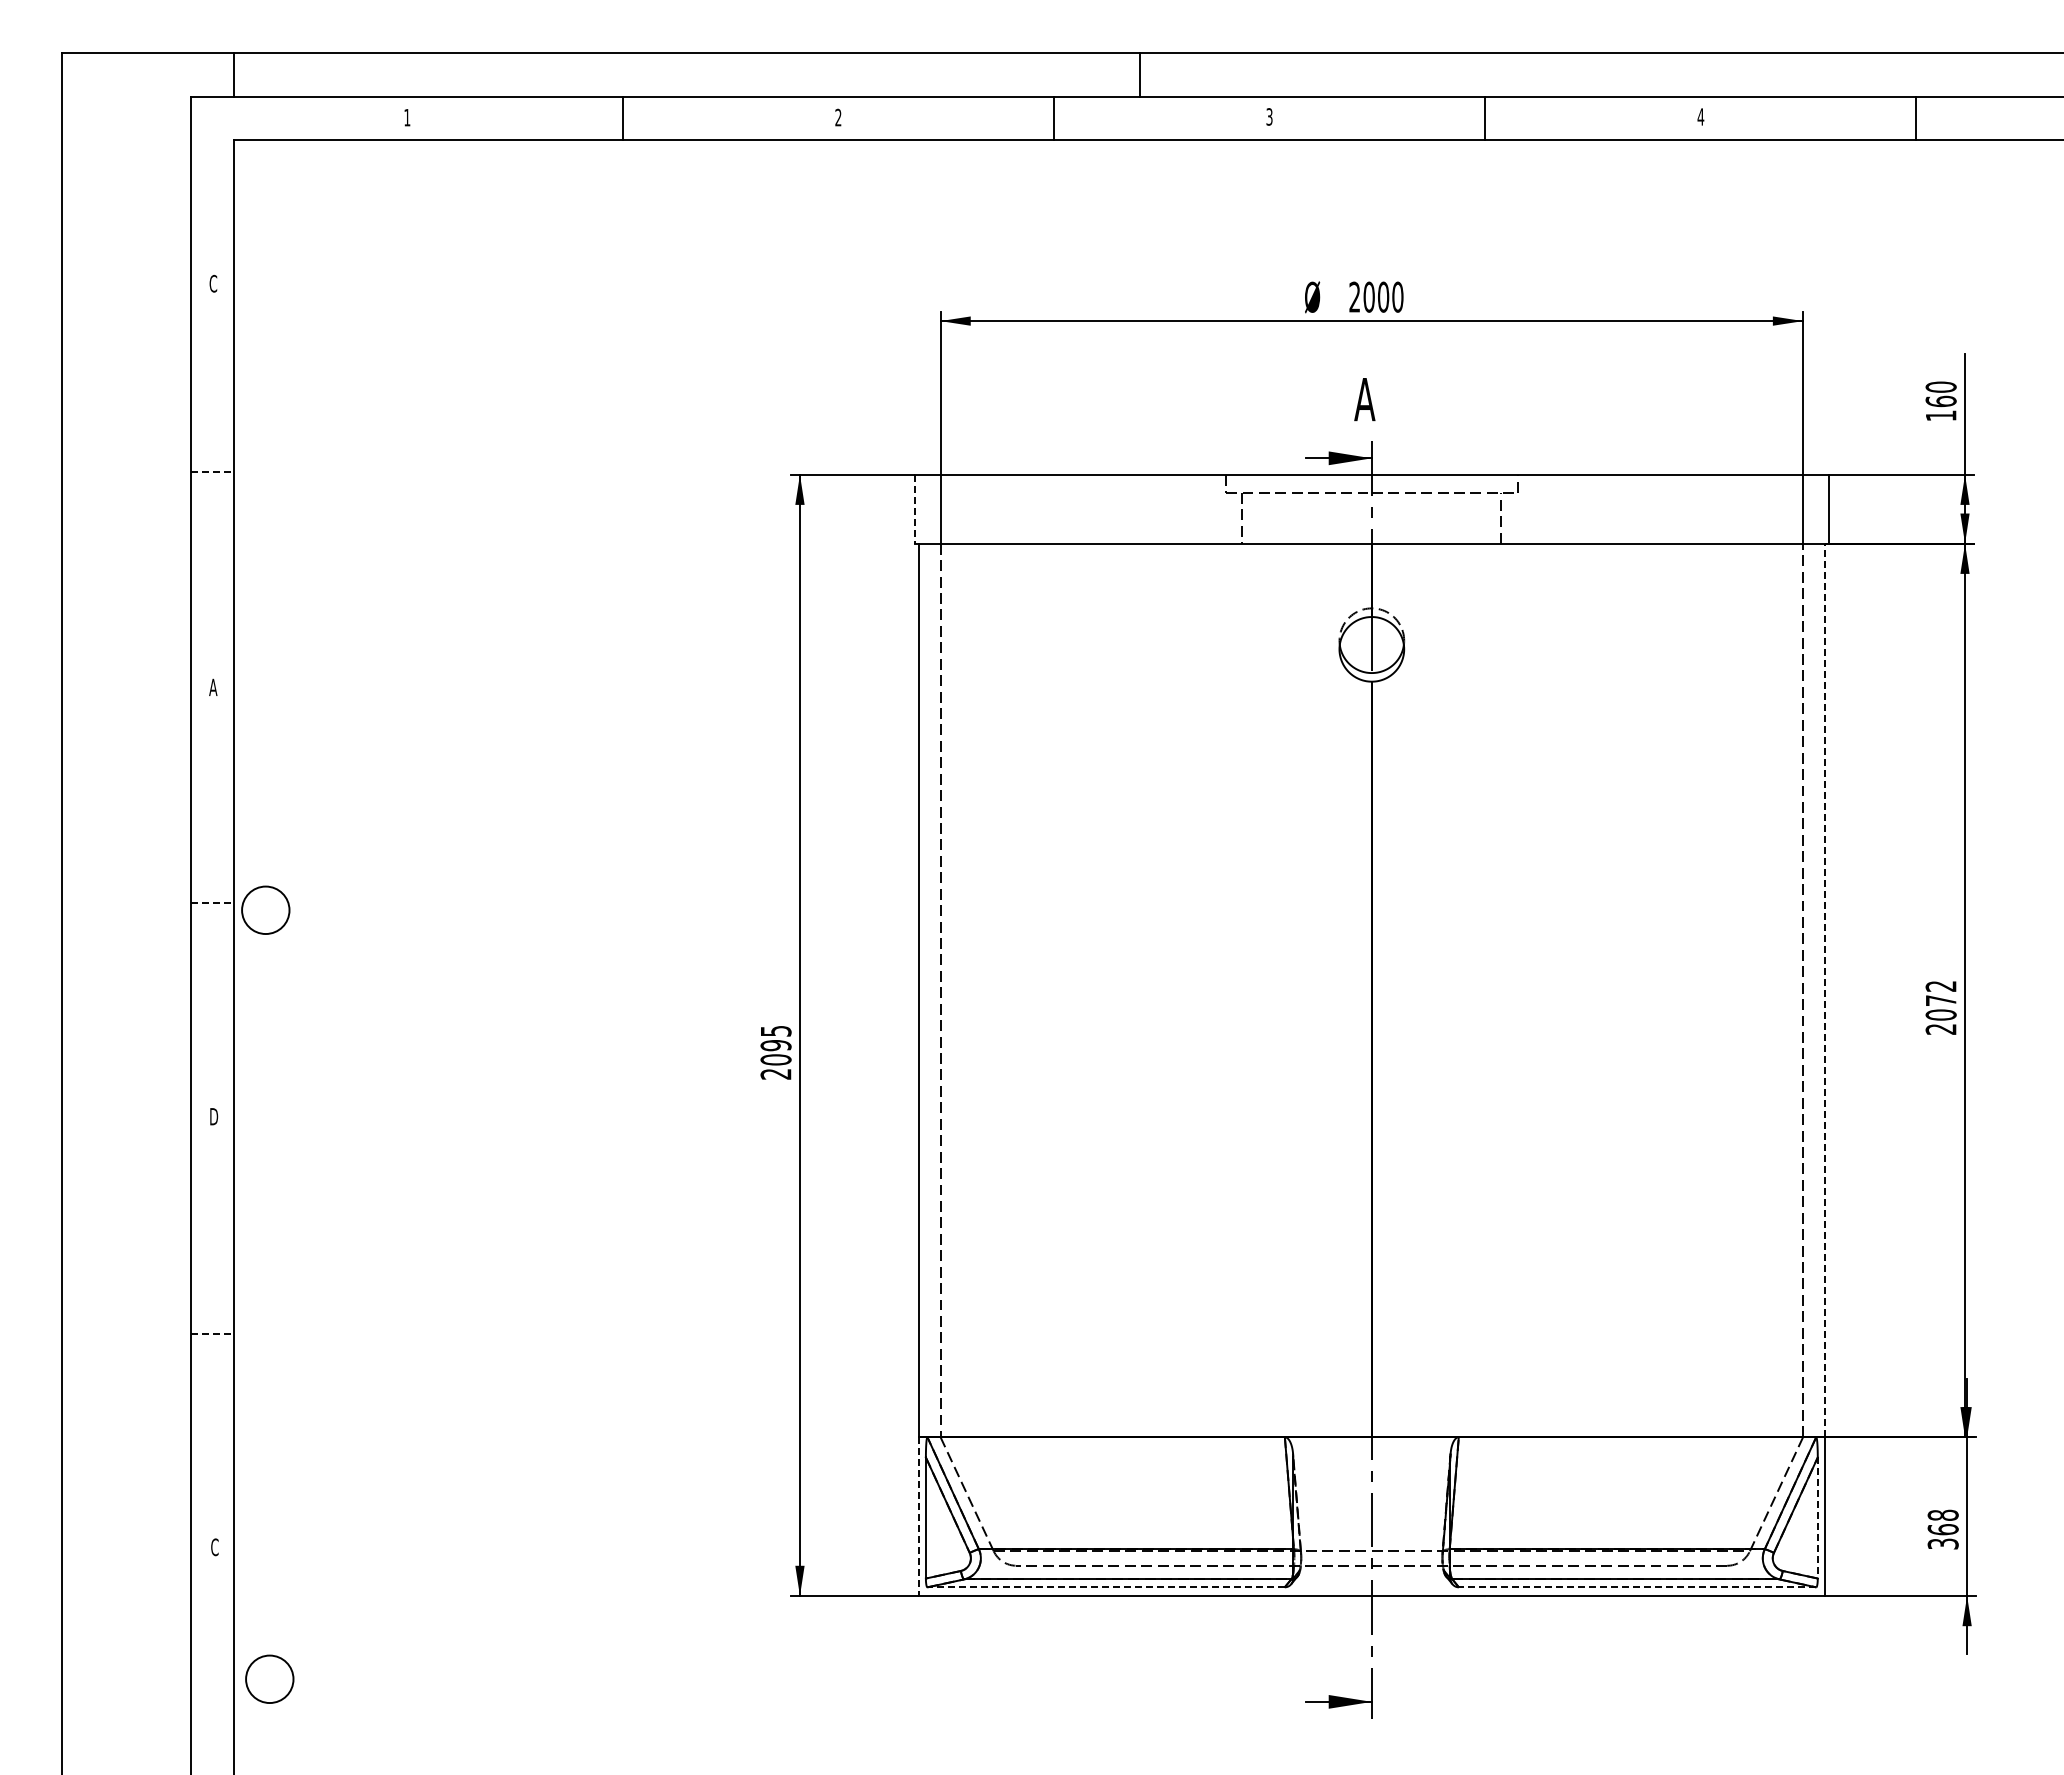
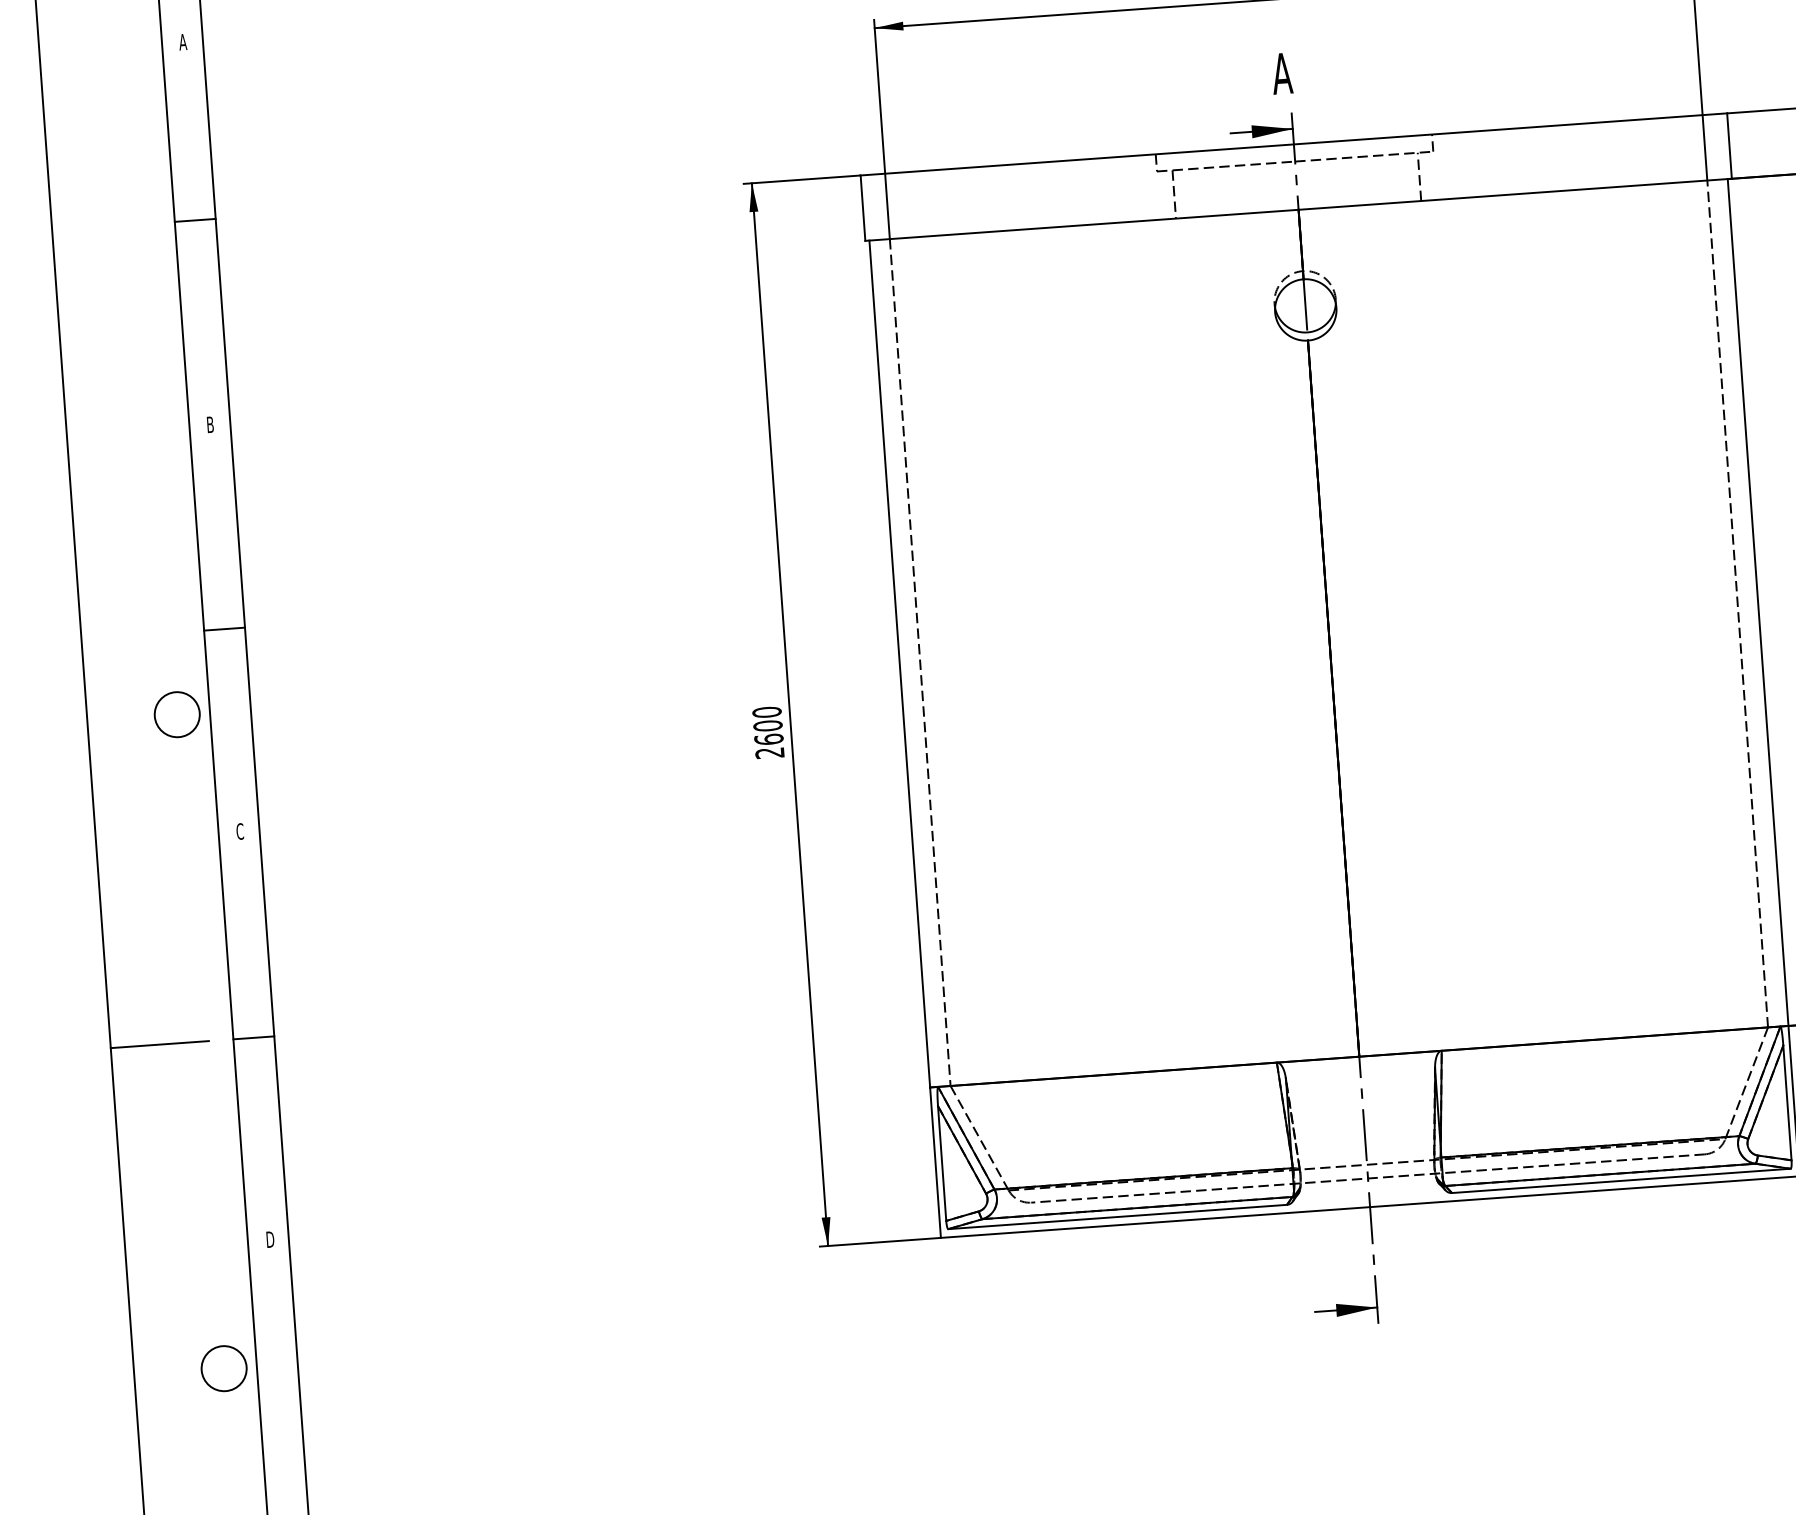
text: (213, 283) -> (183, 41), C -> A
line: (212, 471) -> (194, 220), dashed -> solid
line: (914, 509) -> (862, 208), dashed -> solid
text: (213, 687) -> (210, 424), A -> B
line: (212, 903) -> (224, 629), dashed -> solid
circle: (265, 909) -> (176, 713), moved
line: (1824, 990) -> (1757, 602), dashed -> solid
text: (775, 1045) -> (767, 725), 2095 -> 2600
text: (214, 1116) -> (240, 831), D -> C
line: (113, 1334) -> (159, 1044), added
line: (212, 1334) -> (253, 1038), dashed -> solid
line: (919, 1517) -> (936, 1163), dashed -> solid
line: (1817, 1518) -> (1787, 1103), dashed -> solid
text: (214, 1547) -> (269, 1239), C -> D
line: (1106, 1587) -> (1118, 1217), dashed -> solid
line: (1637, 1587) -> (1621, 1181), dashed -> solid
circle: (269, 1678) -> (223, 1367), moved

